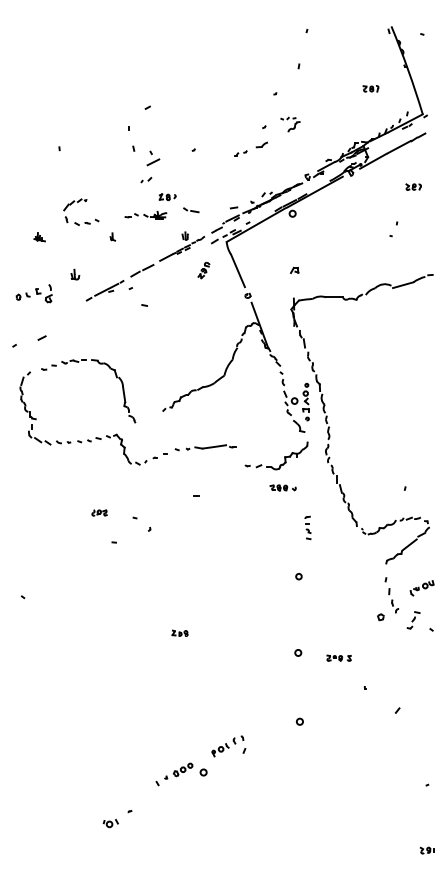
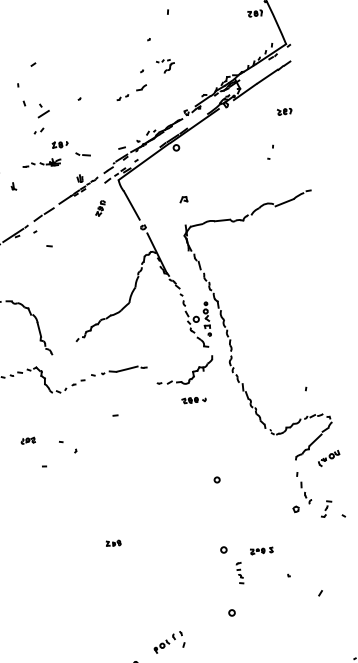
part: (370, 88) -> (254, 13), moved
part: (307, 527) -> (239, 572), moved
part: (421, 588) -> (328, 458), moved

